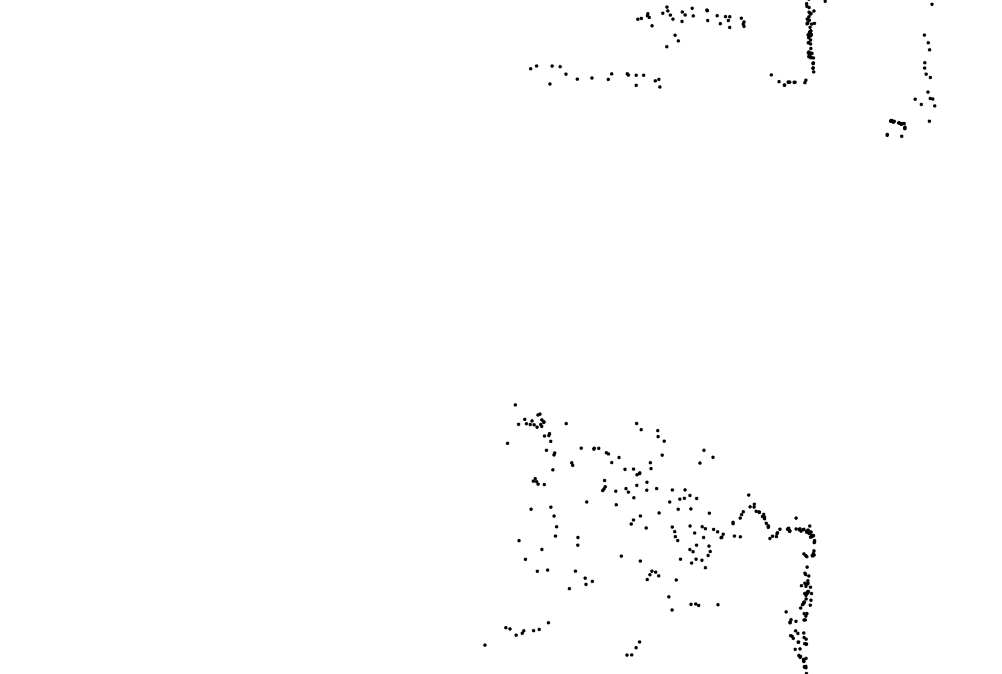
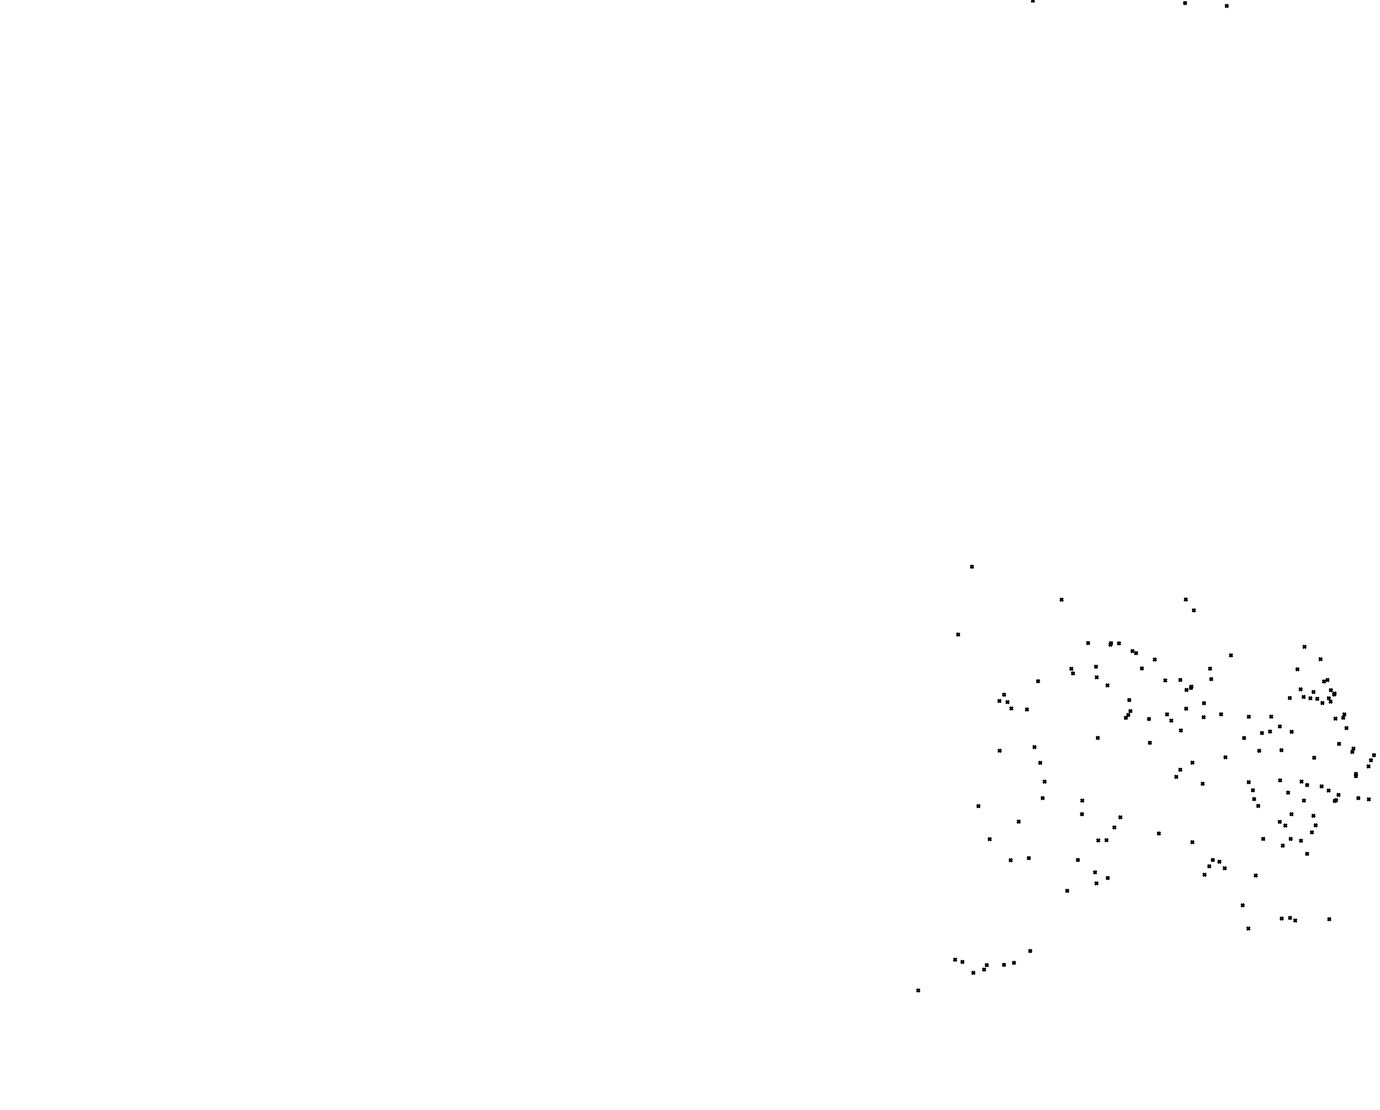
part: (536, 434) -> (1321, 715), moved
part: (660, 435) -> (1100, 675), moved
part: (538, 481) -> (1012, 701), size x1.43
part: (633, 648) -> (1109, 828), moved

